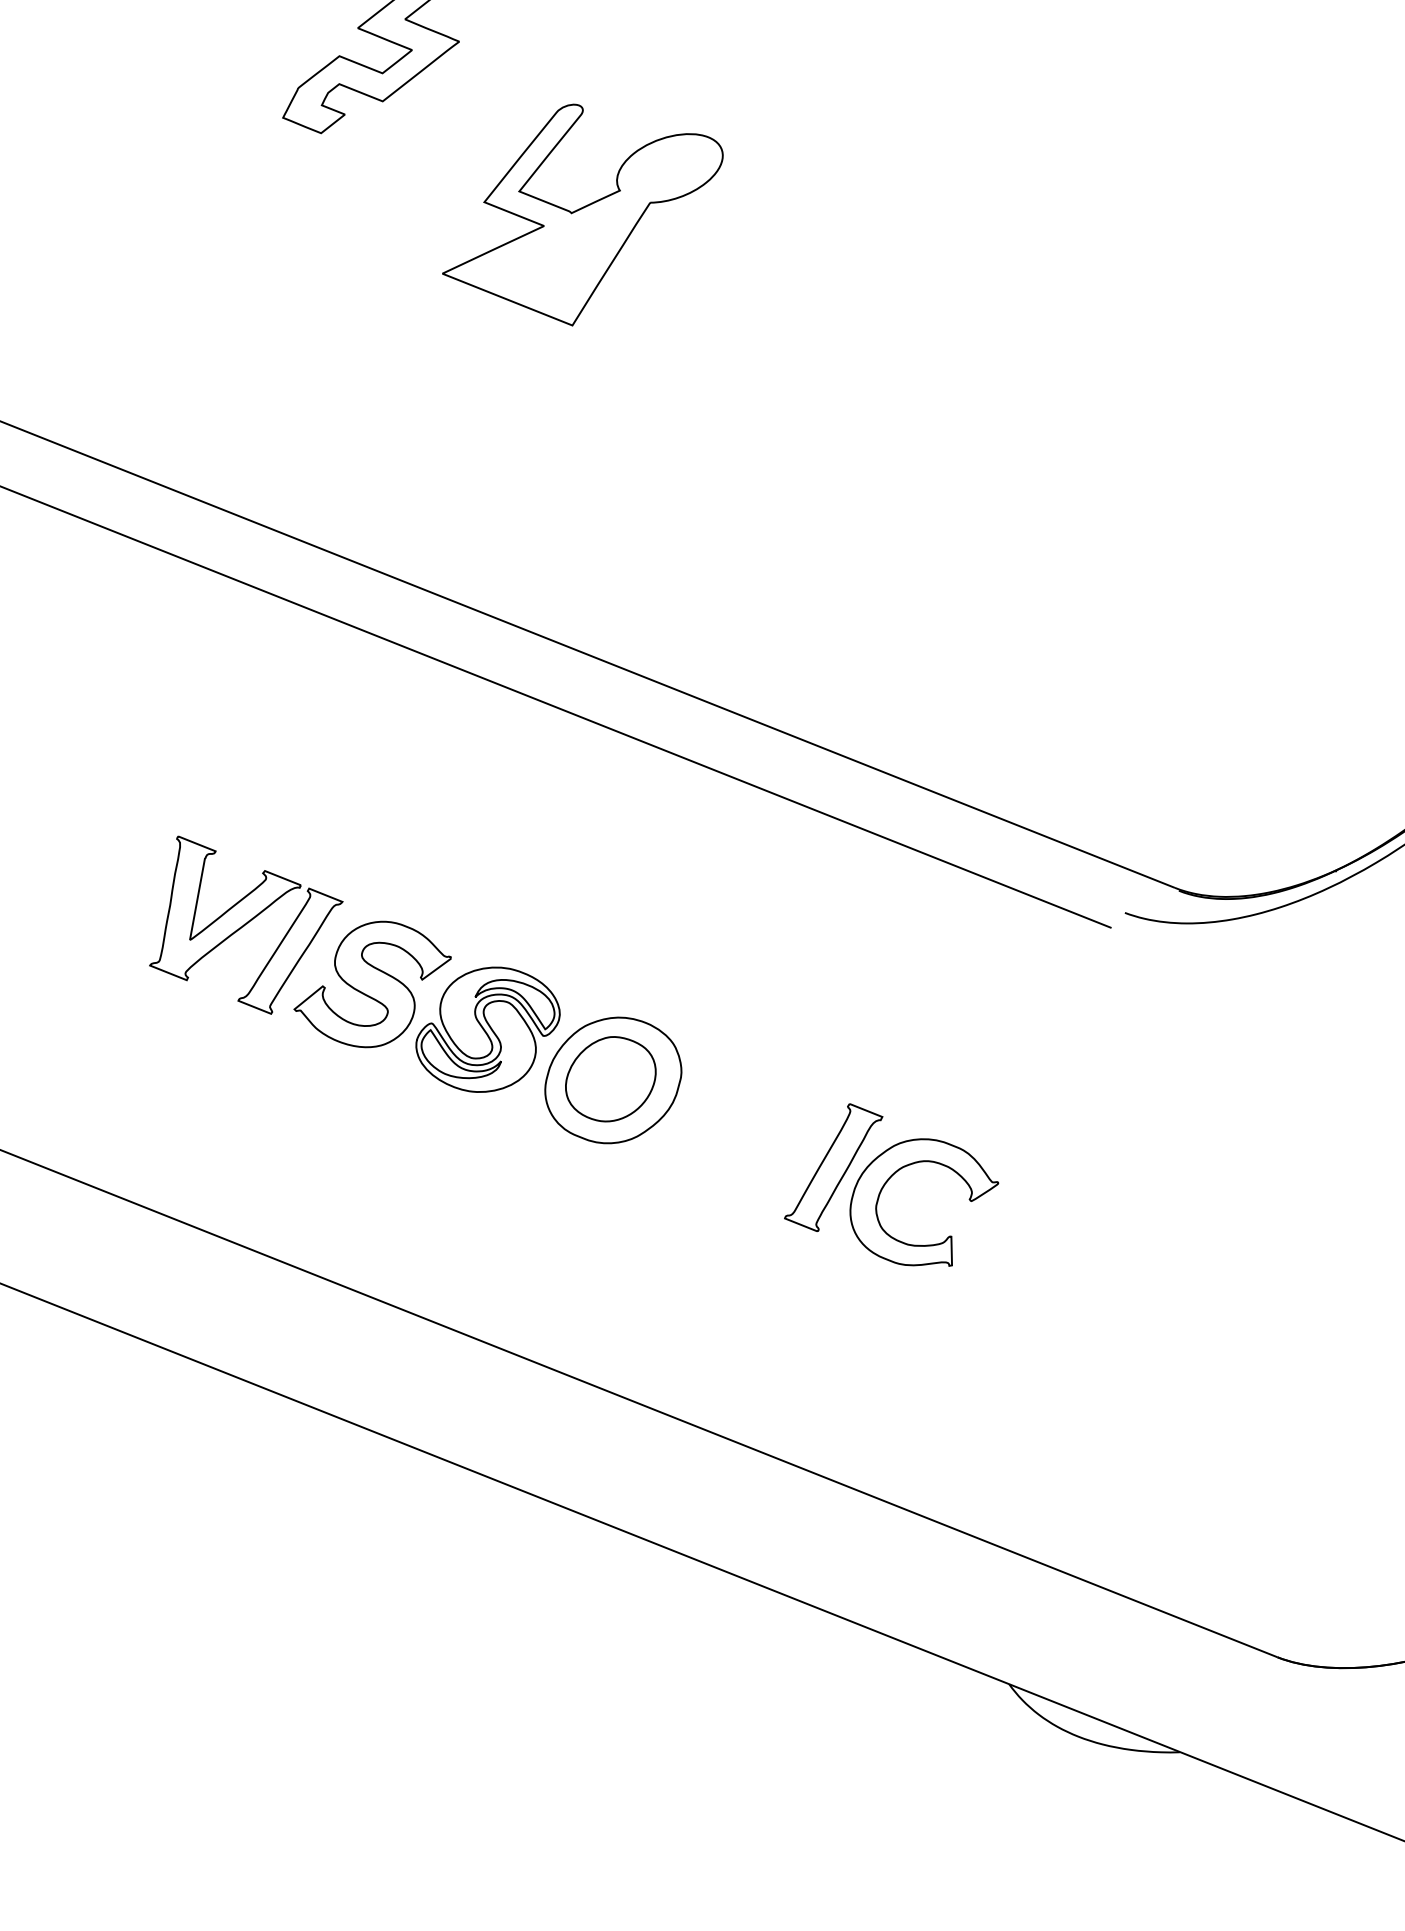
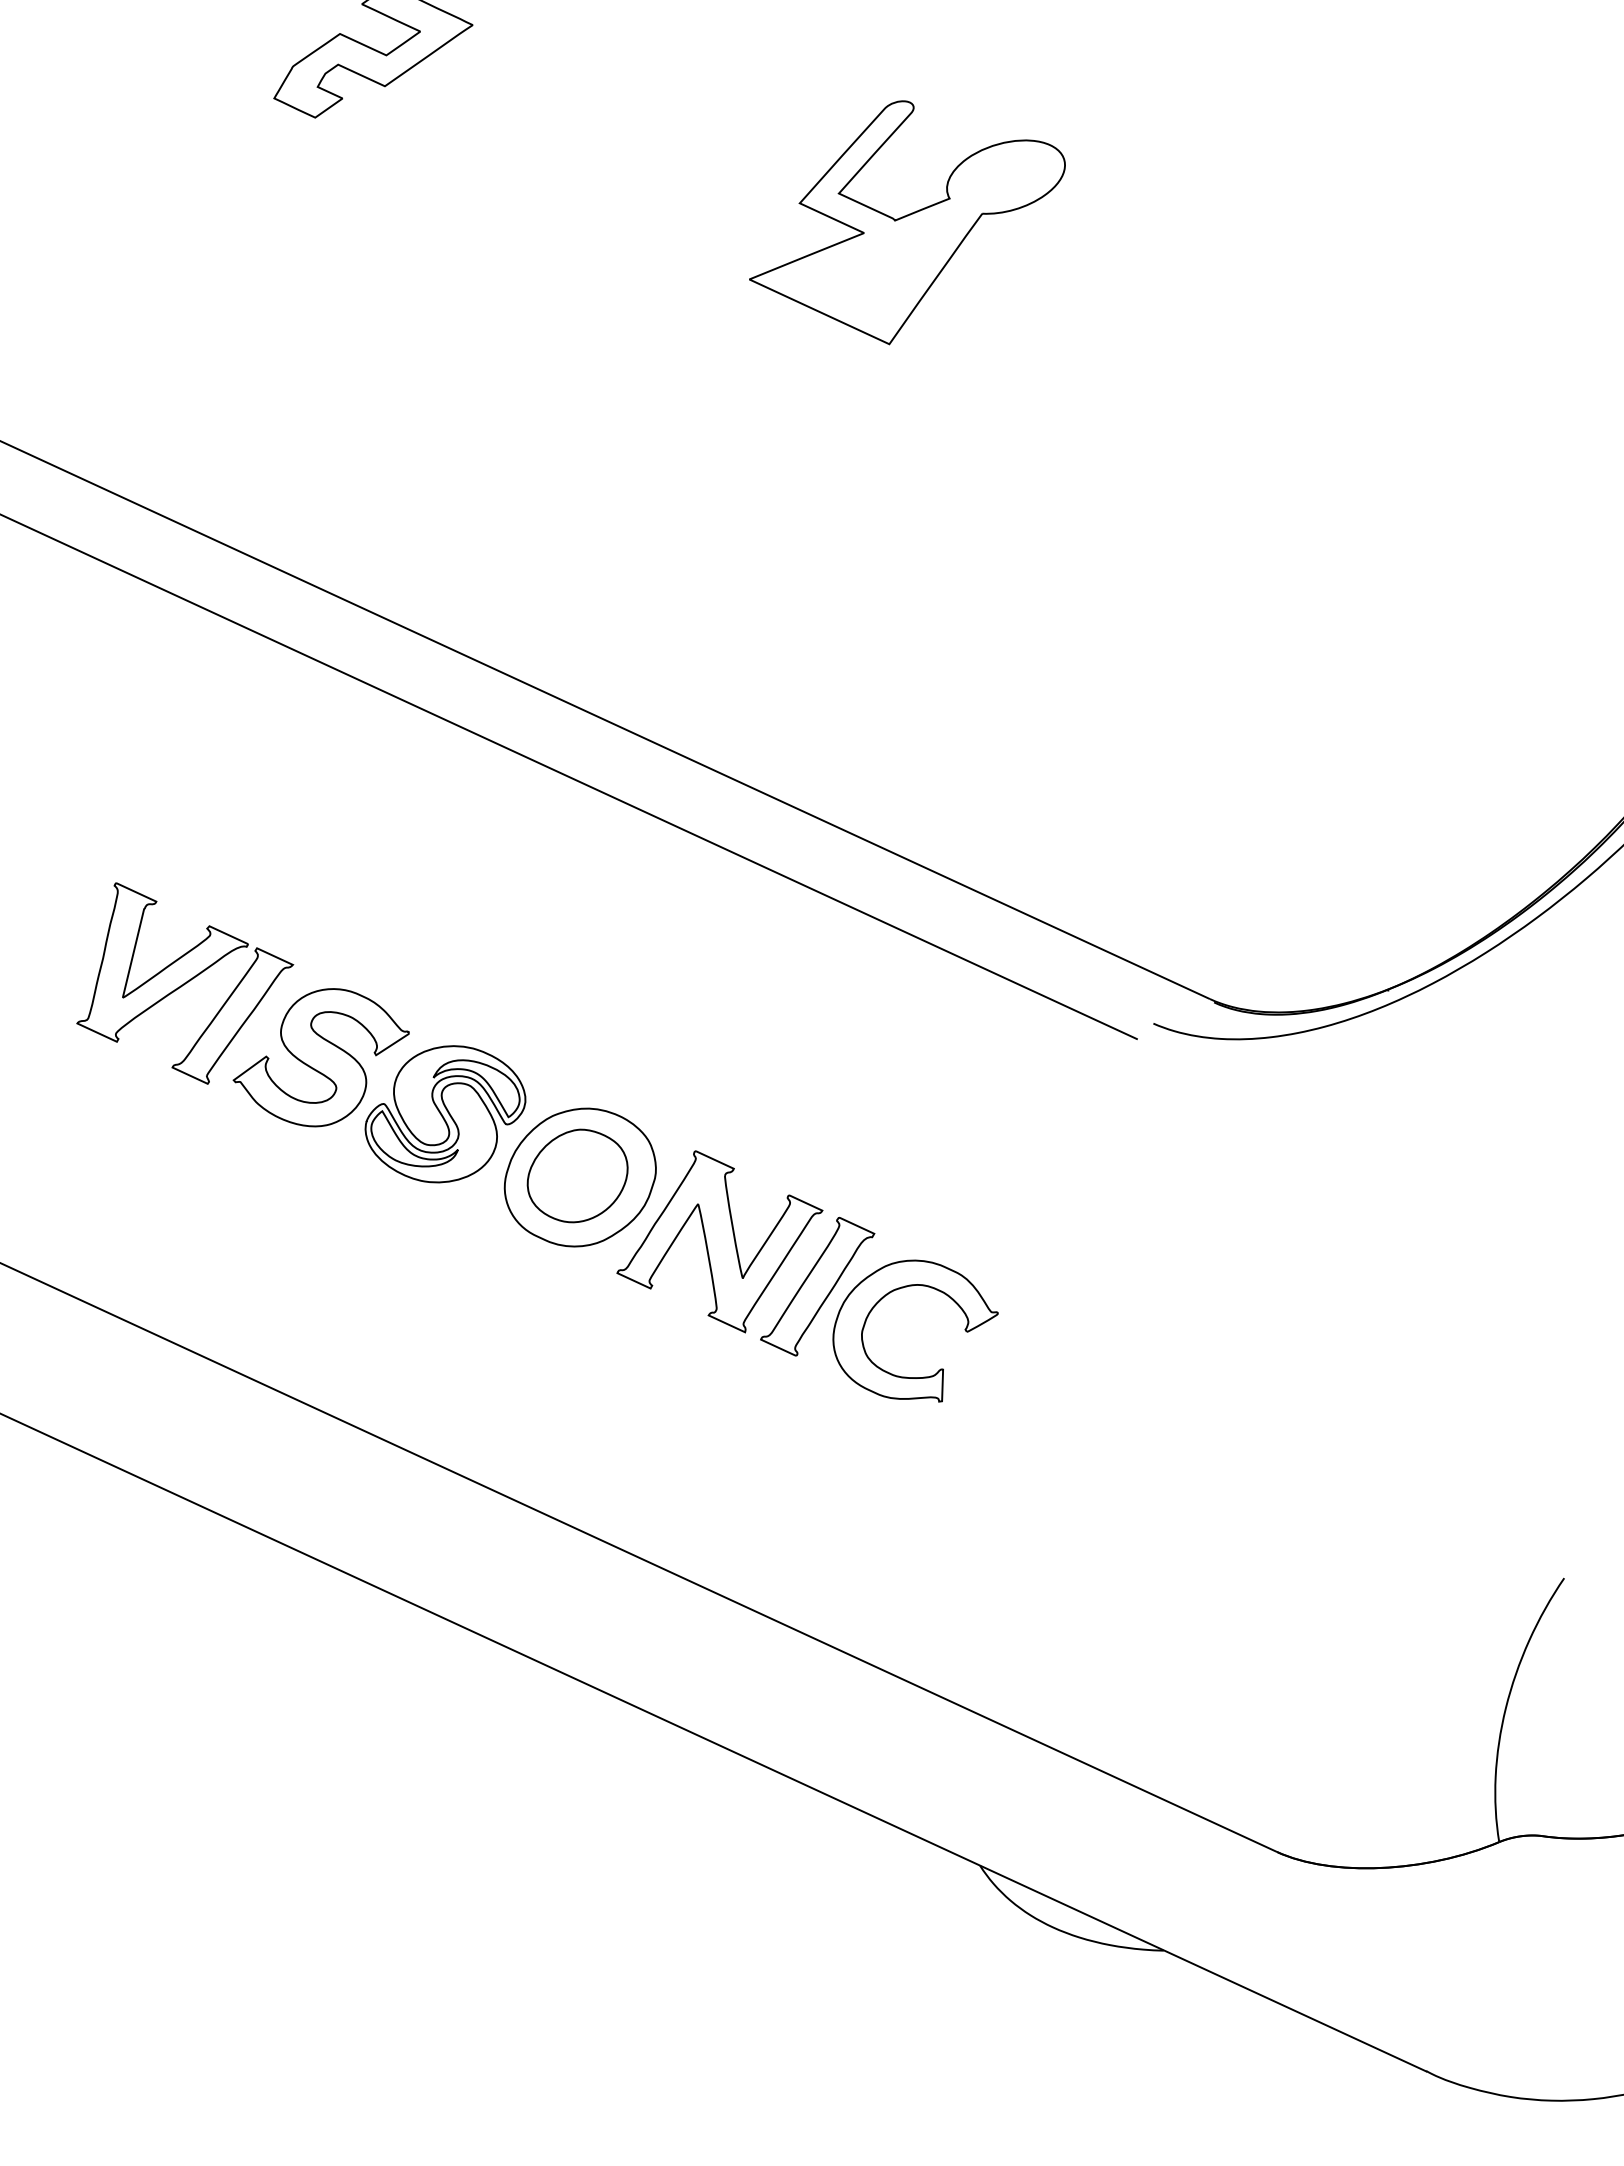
part: (582, 214) -> (907, 222), moved
part: (742, 1131) -> (719, 1241), added

